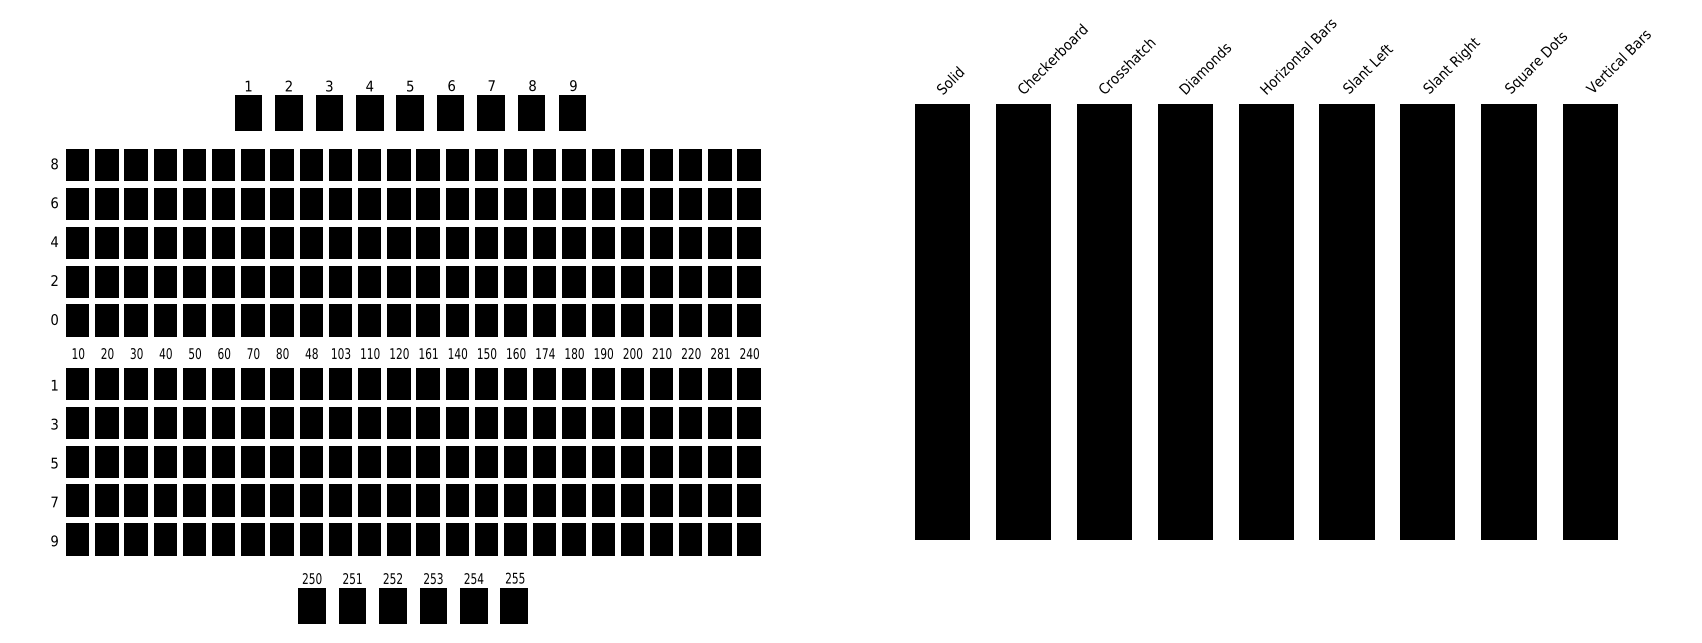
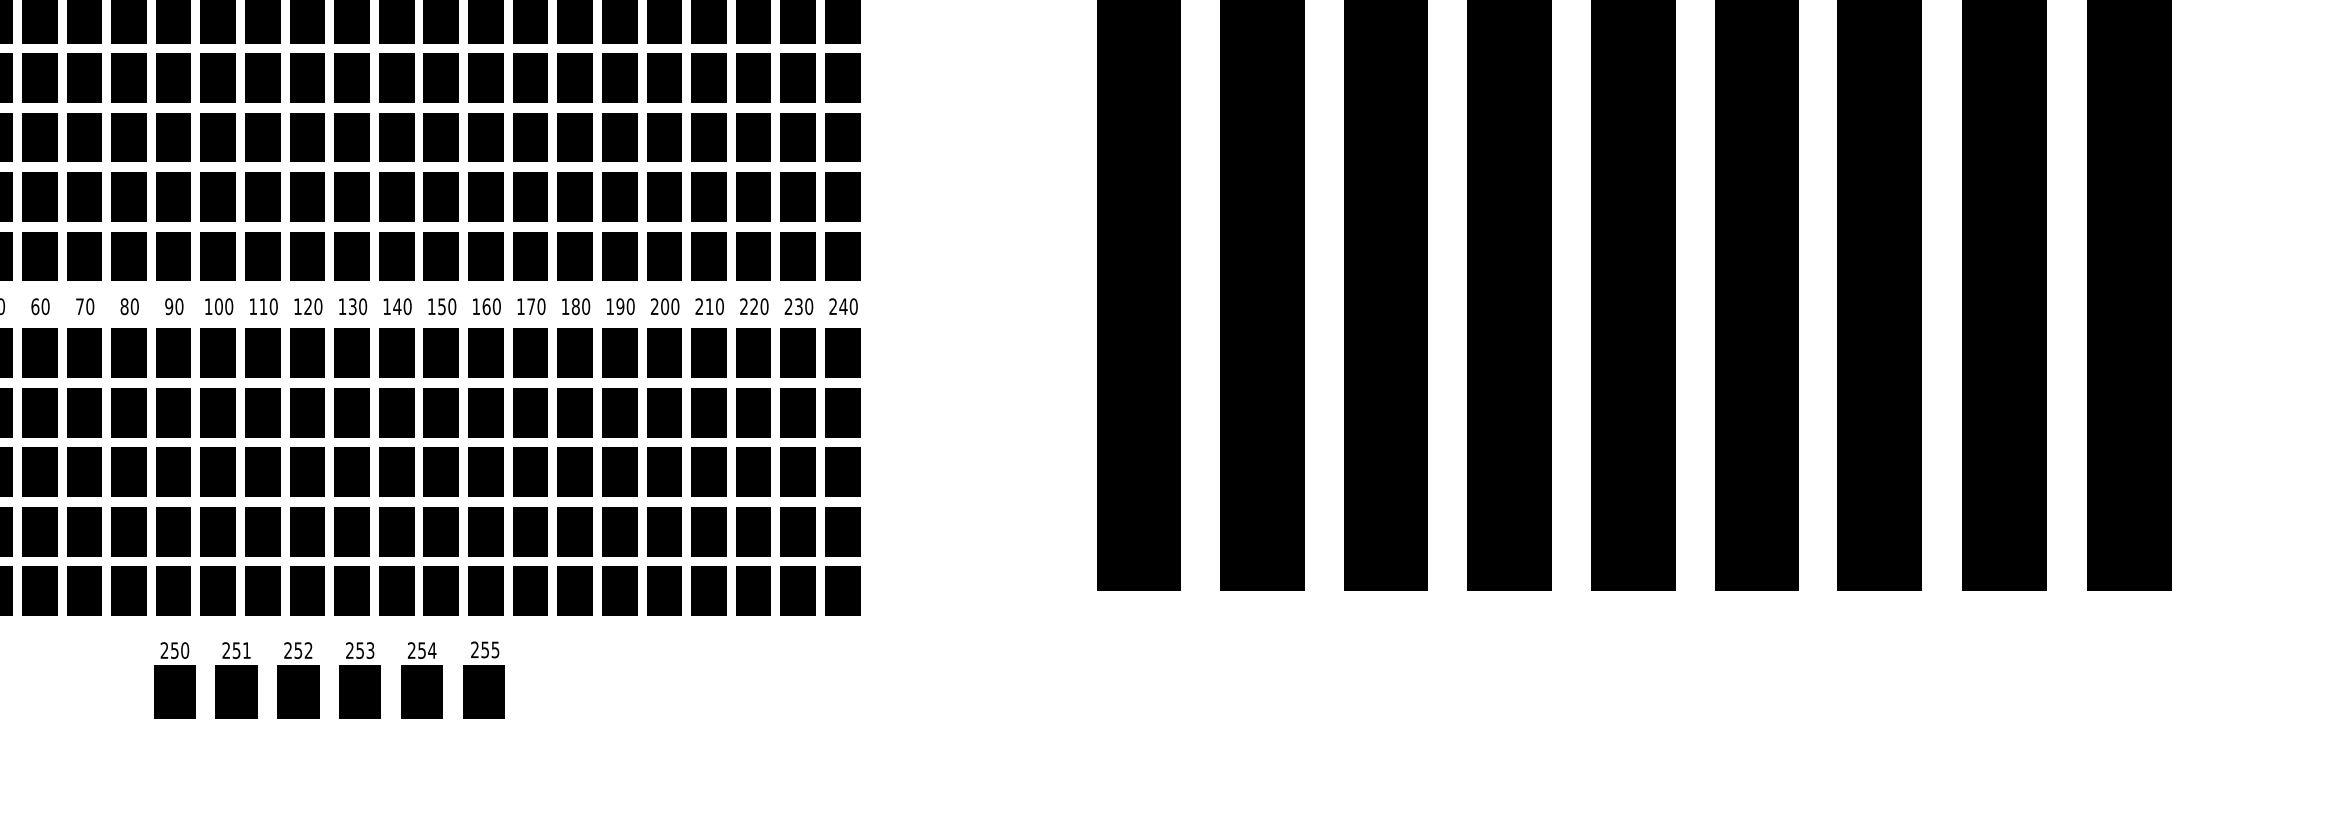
text: (311, 353) -> (173, 306), 48 -> 90
text: (347, 353) -> (228, 306), 103 -> 100
text: (431, 353) -> (357, 306), 161 -> 130
text: (551, 353) -> (540, 306), 174 -> 170
text: (723, 353) -> (803, 306), 281 -> 230

